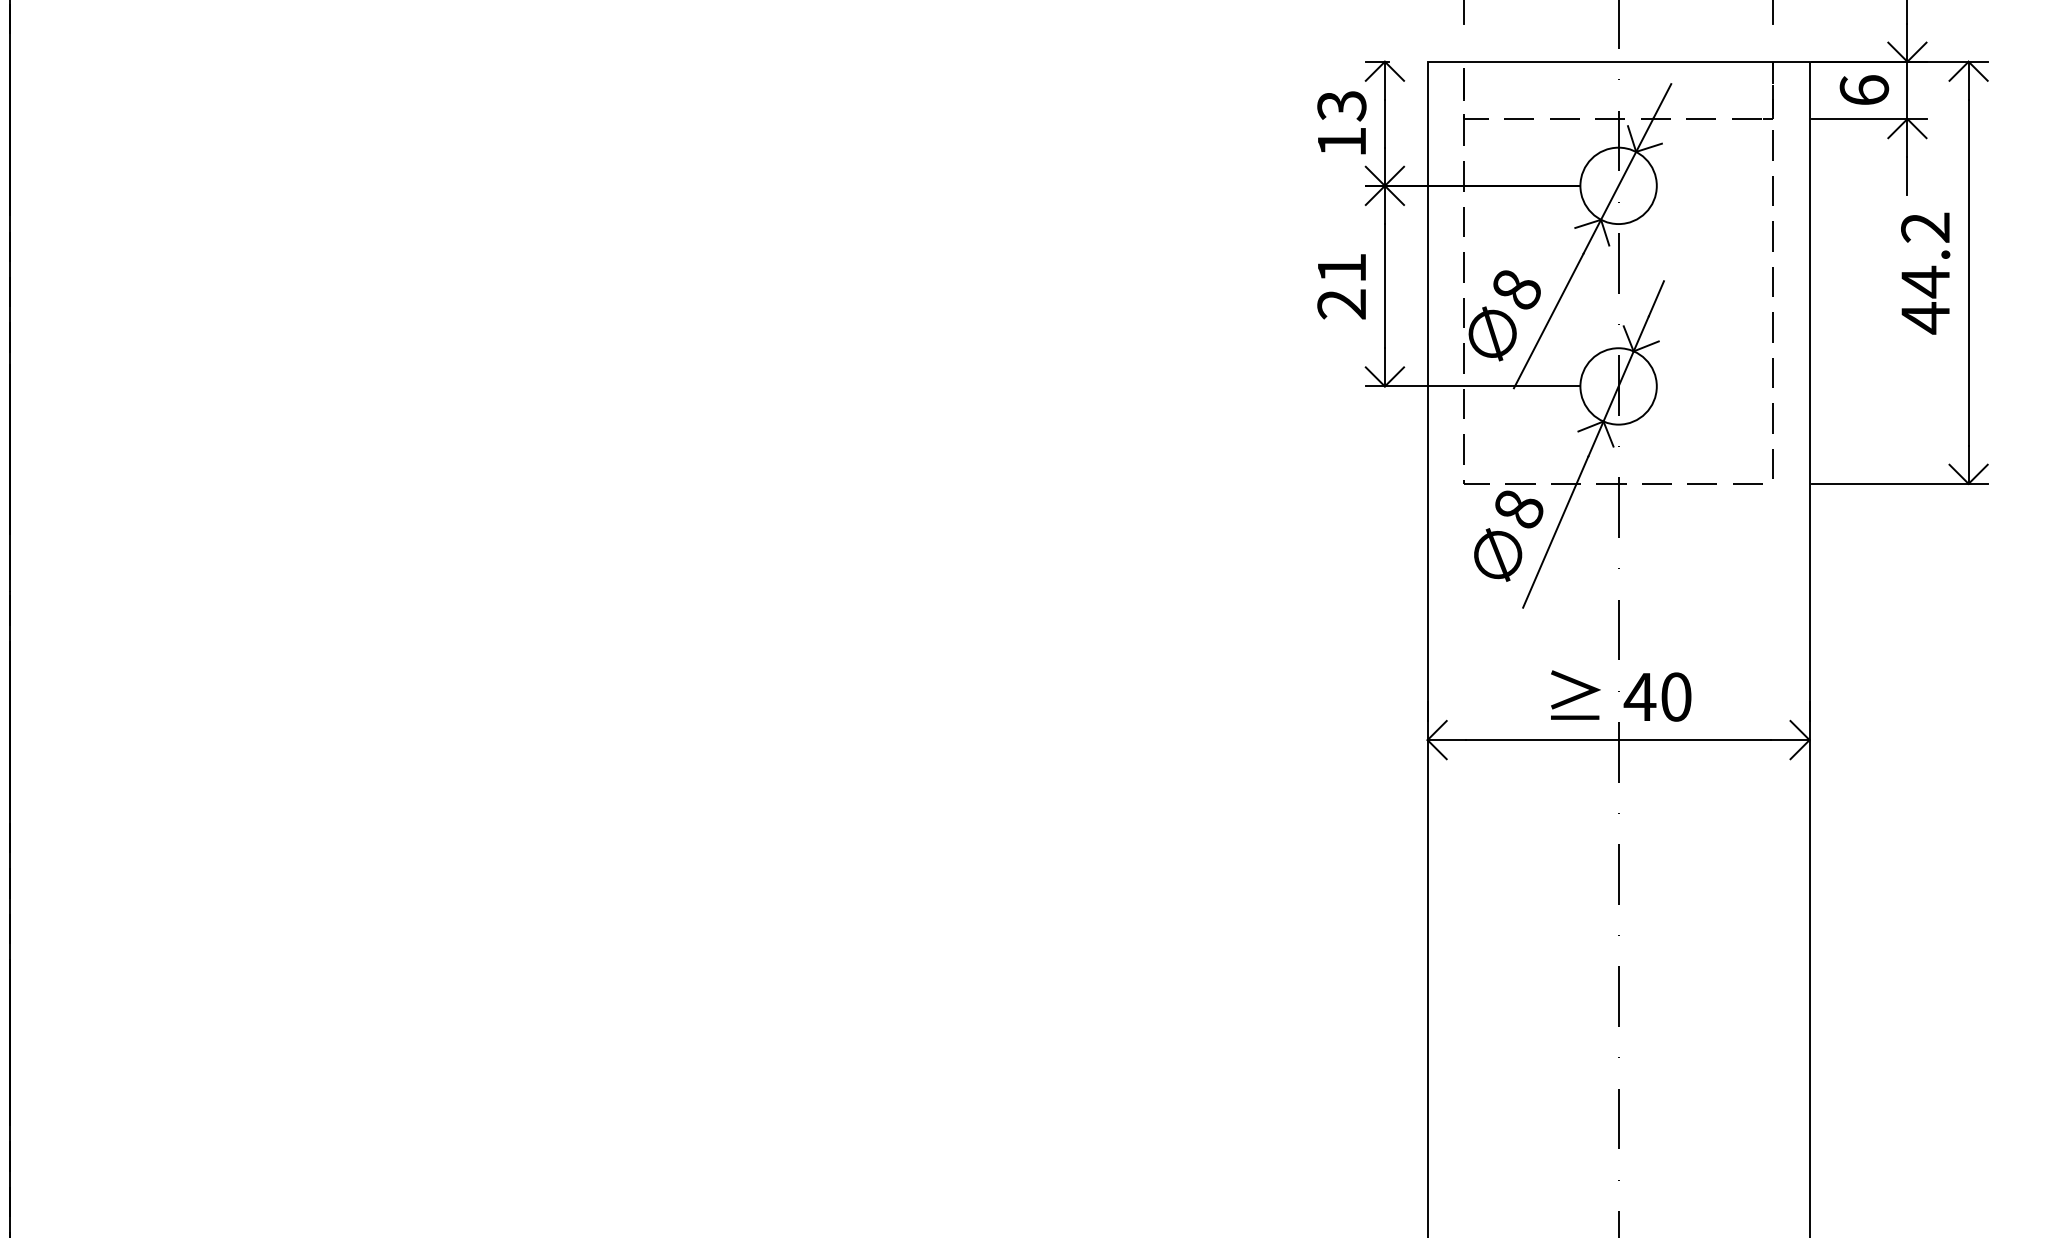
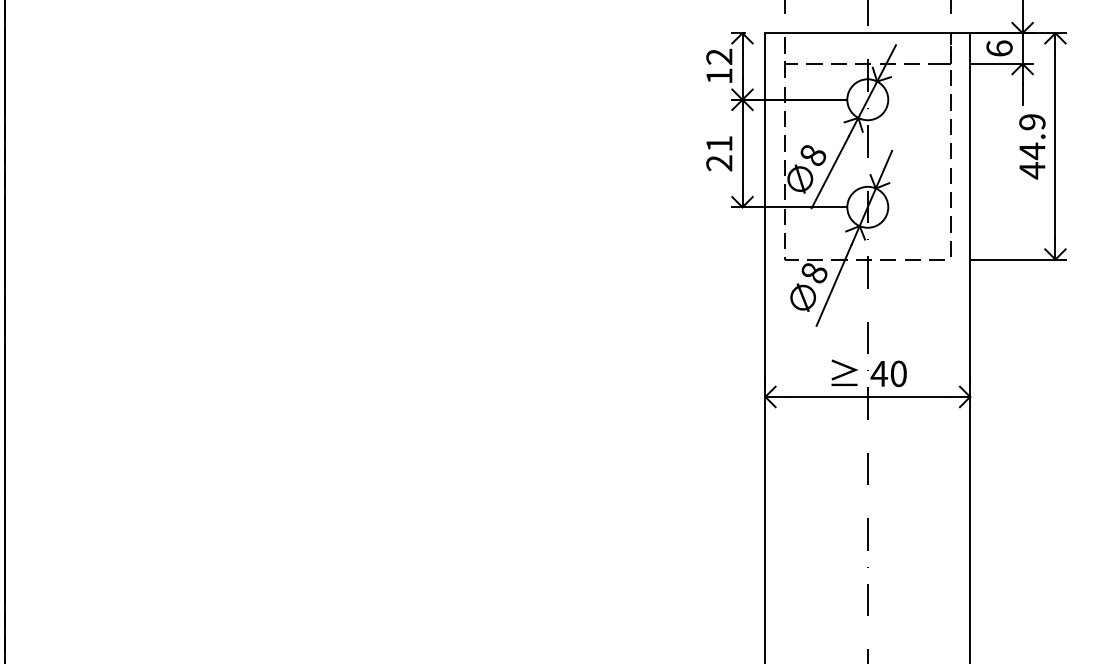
text: (1342, 105) -> (719, 56), 13 -> 12
text: (1925, 228) -> (1032, 122), 44.2 -> 44.9

